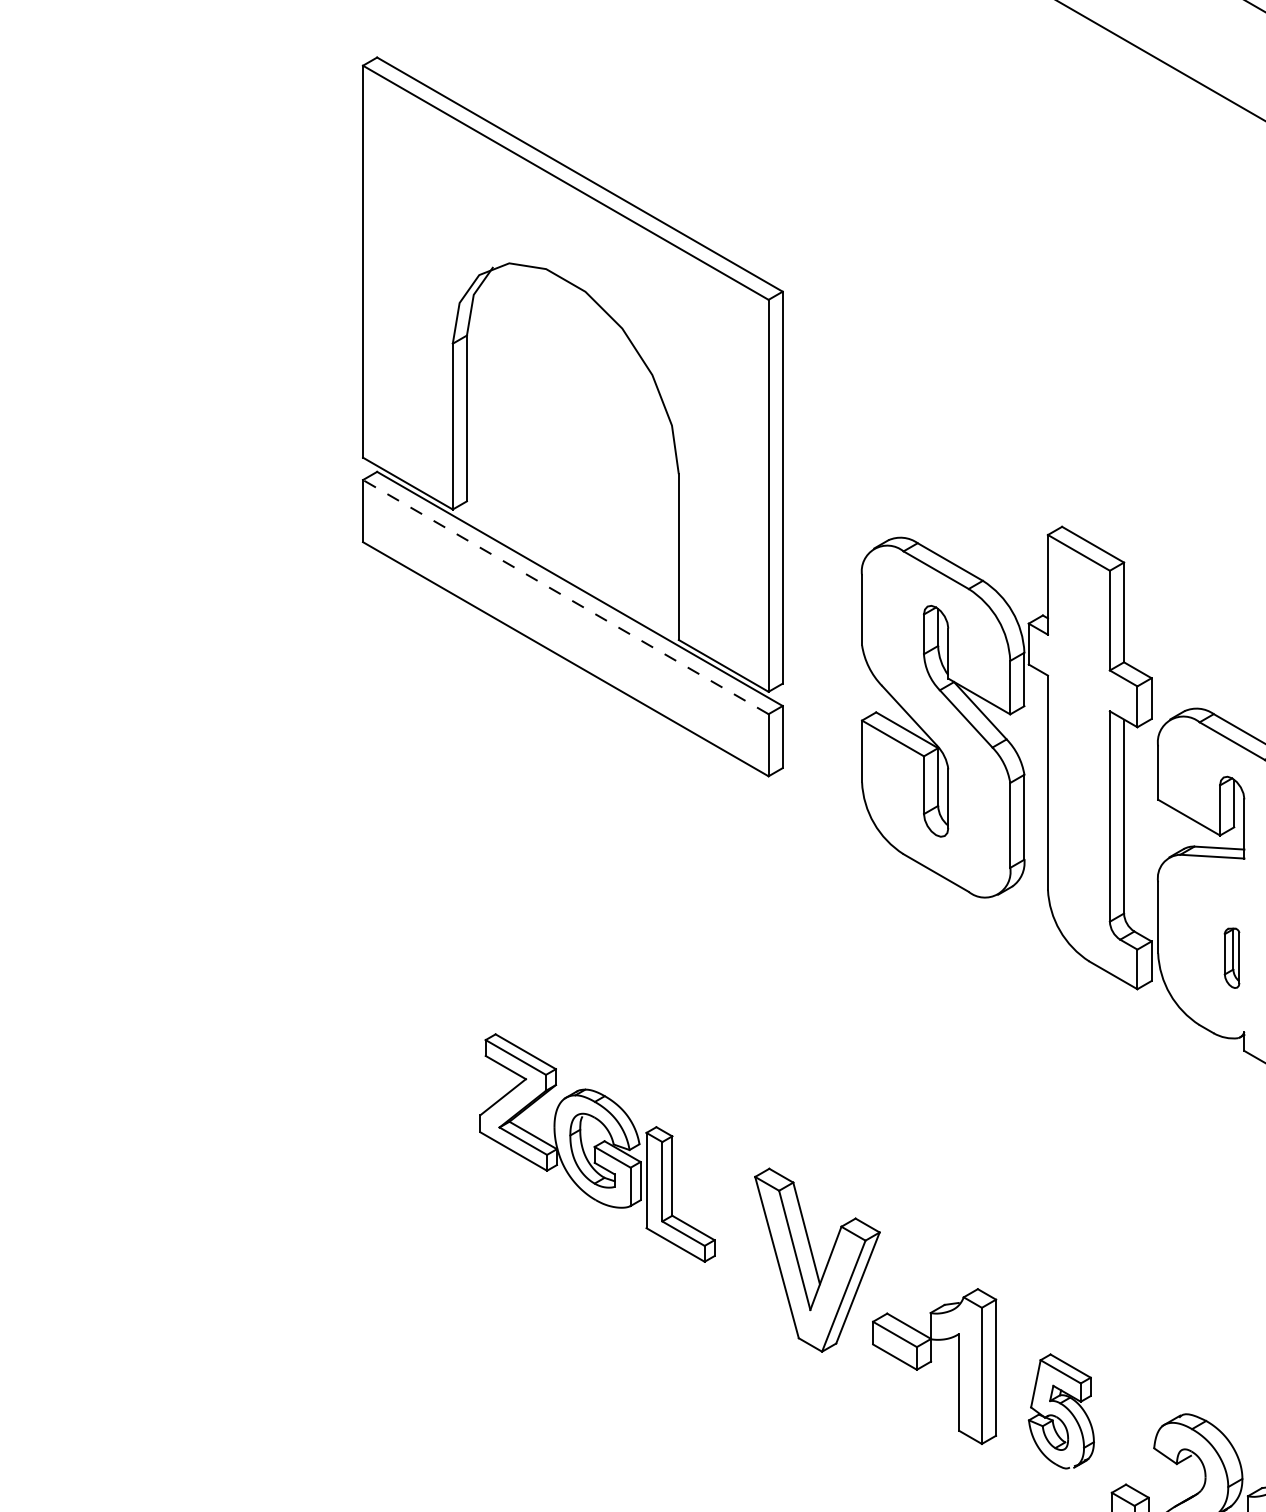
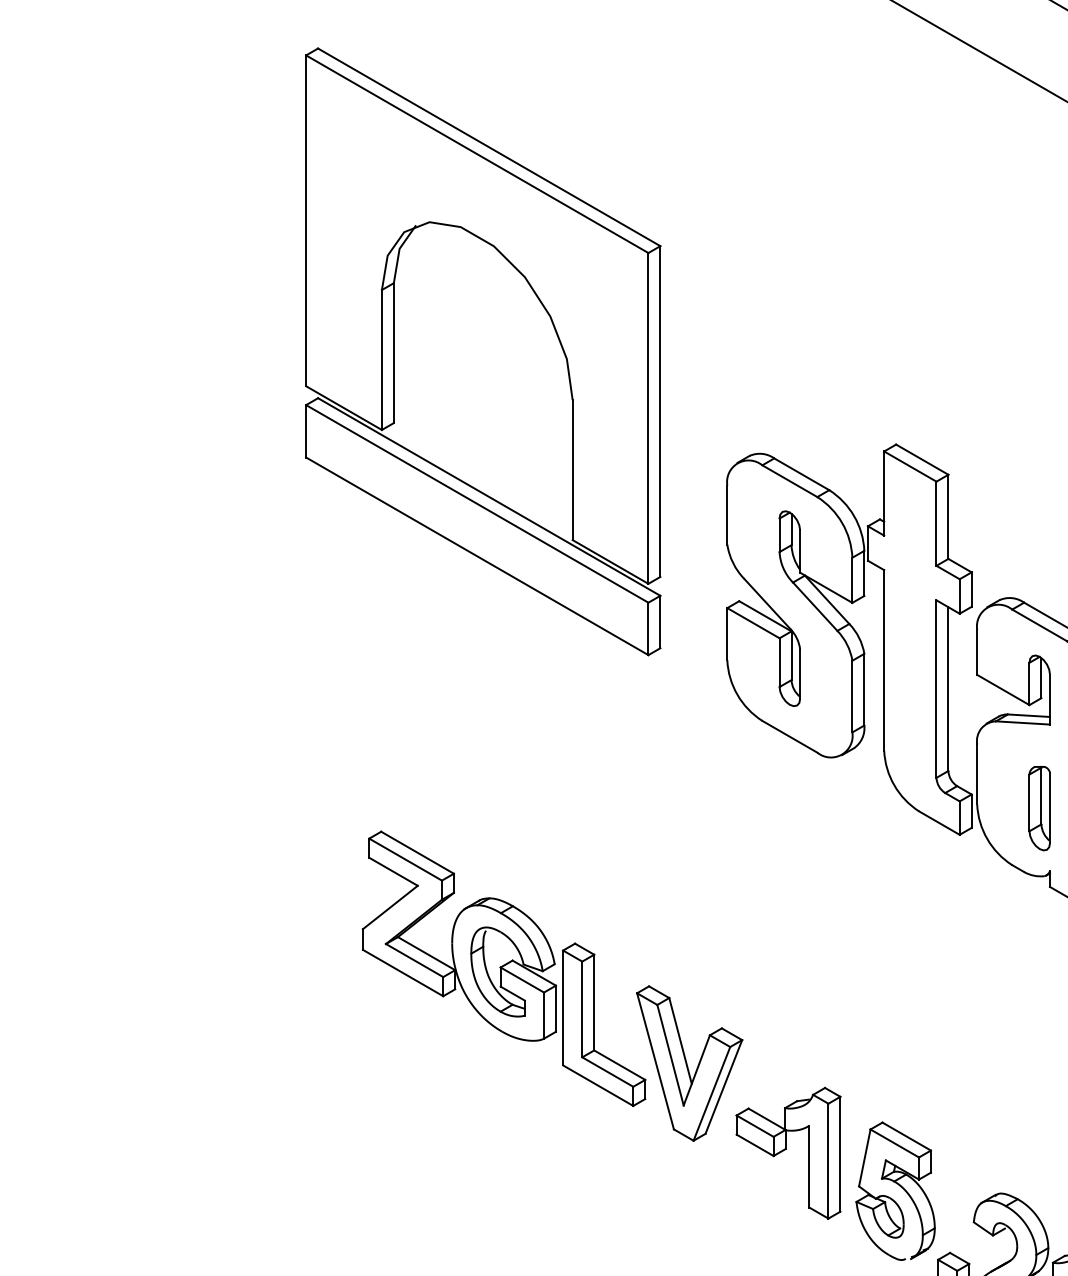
line: (566, 596) -> (477, 503), dashed -> solid
part: (1231, 958) -> (1039, 808), size x1.67
part: (596, 1147) -> (503, 968), size x1.43
part: (1061, 1410) -> (895, 1190), size x1.43

